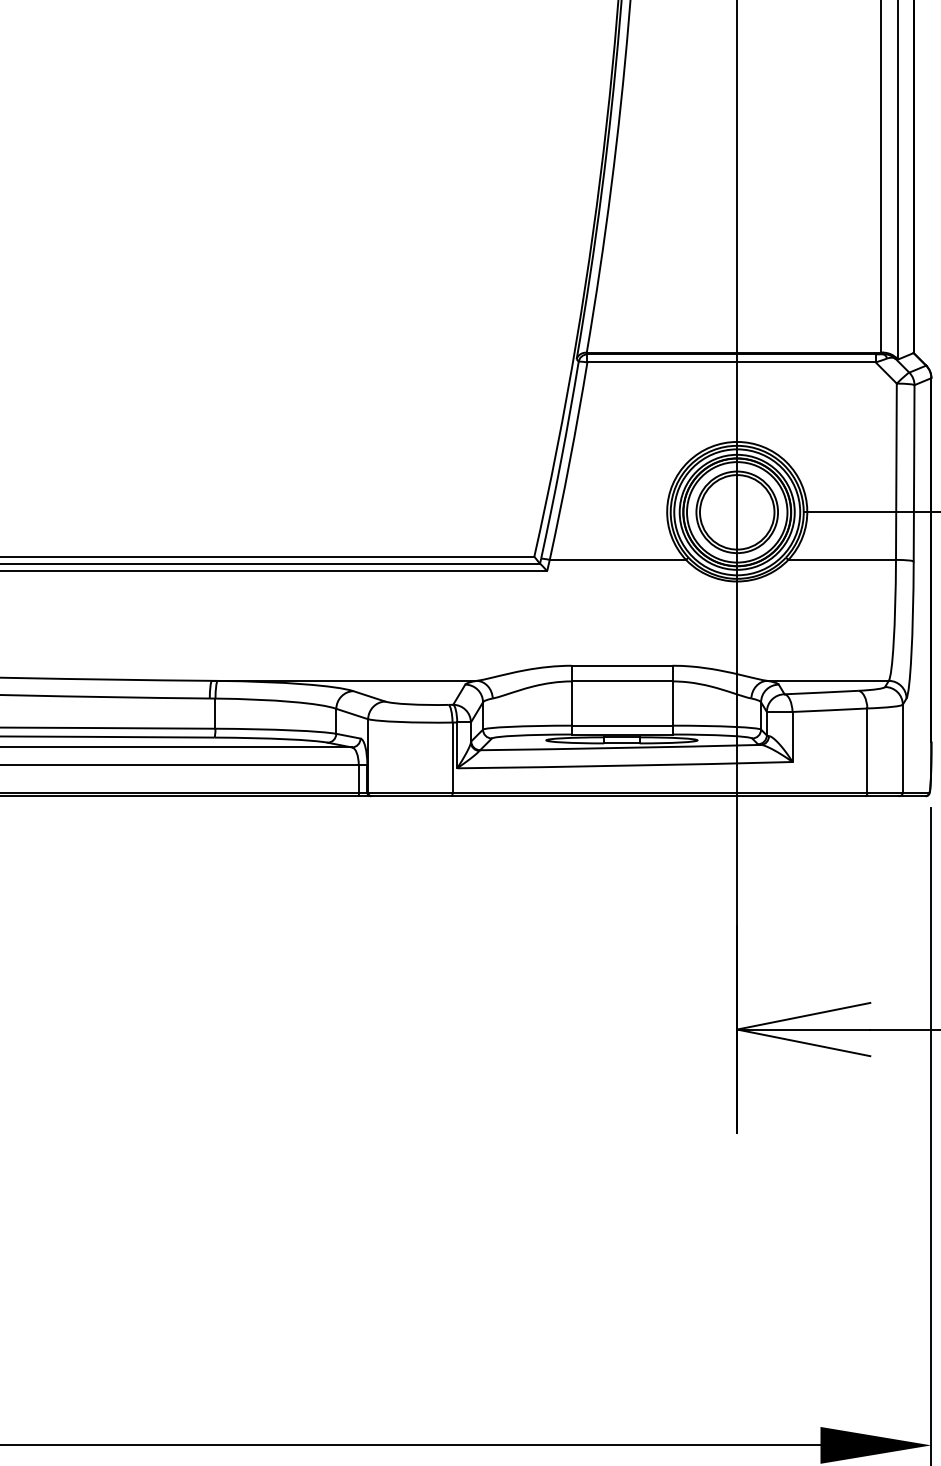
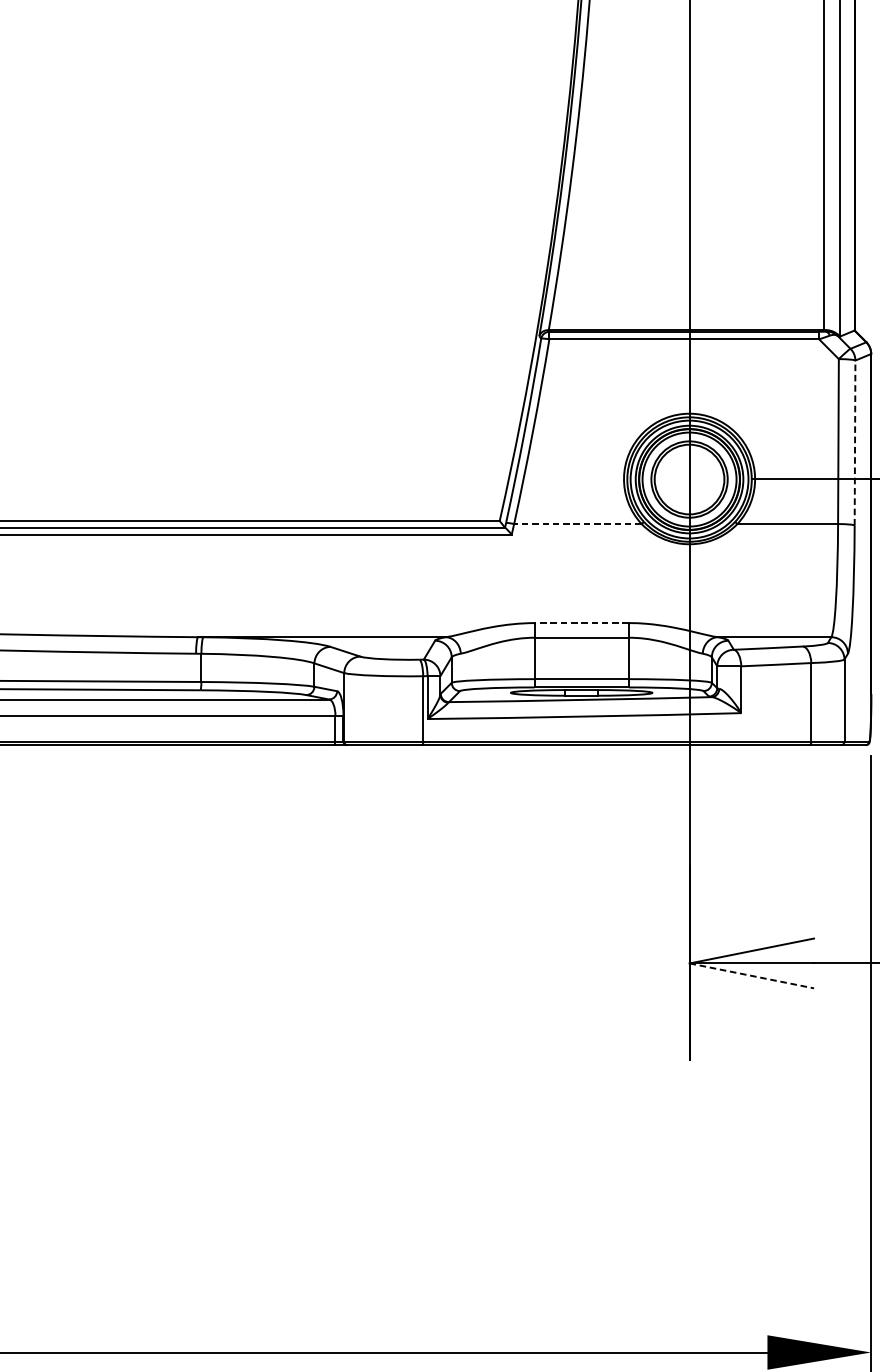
line: (914, 472) -> (855, 442), solid -> dashed
line: (617, 559) -> (577, 523), solid -> dashed
line: (621, 665) -> (581, 622), solid -> dashed
line: (803, 1042) -> (751, 975), solid -> dashed

